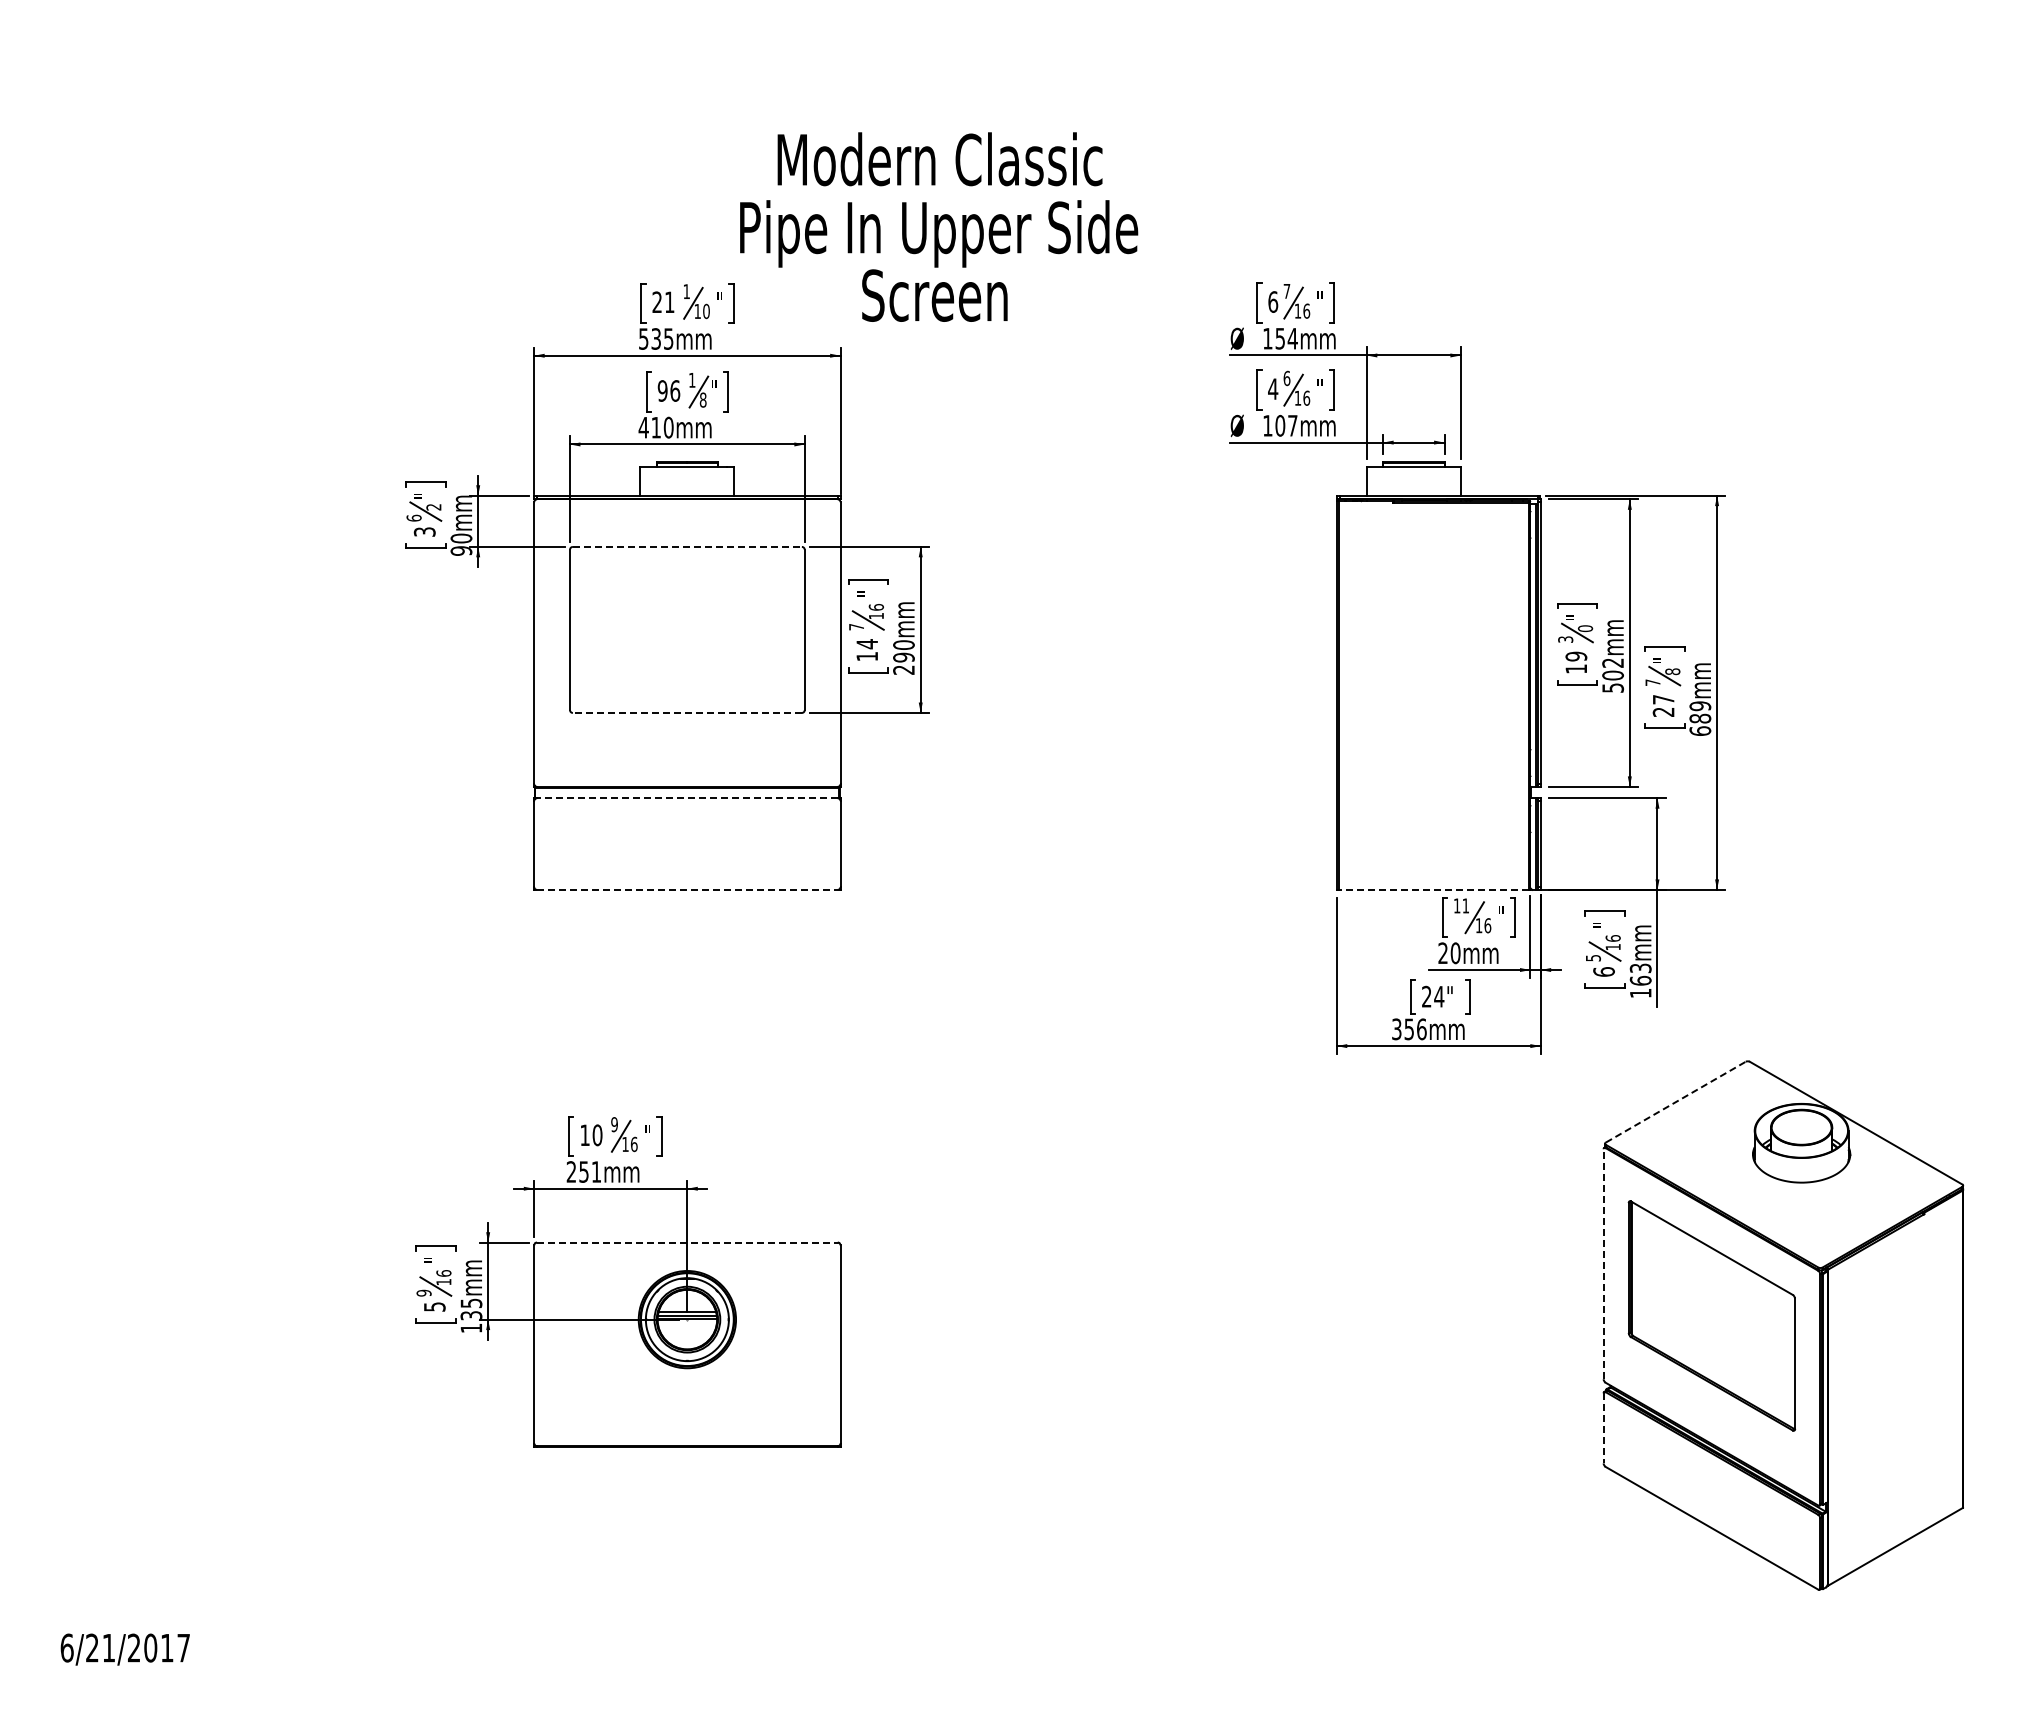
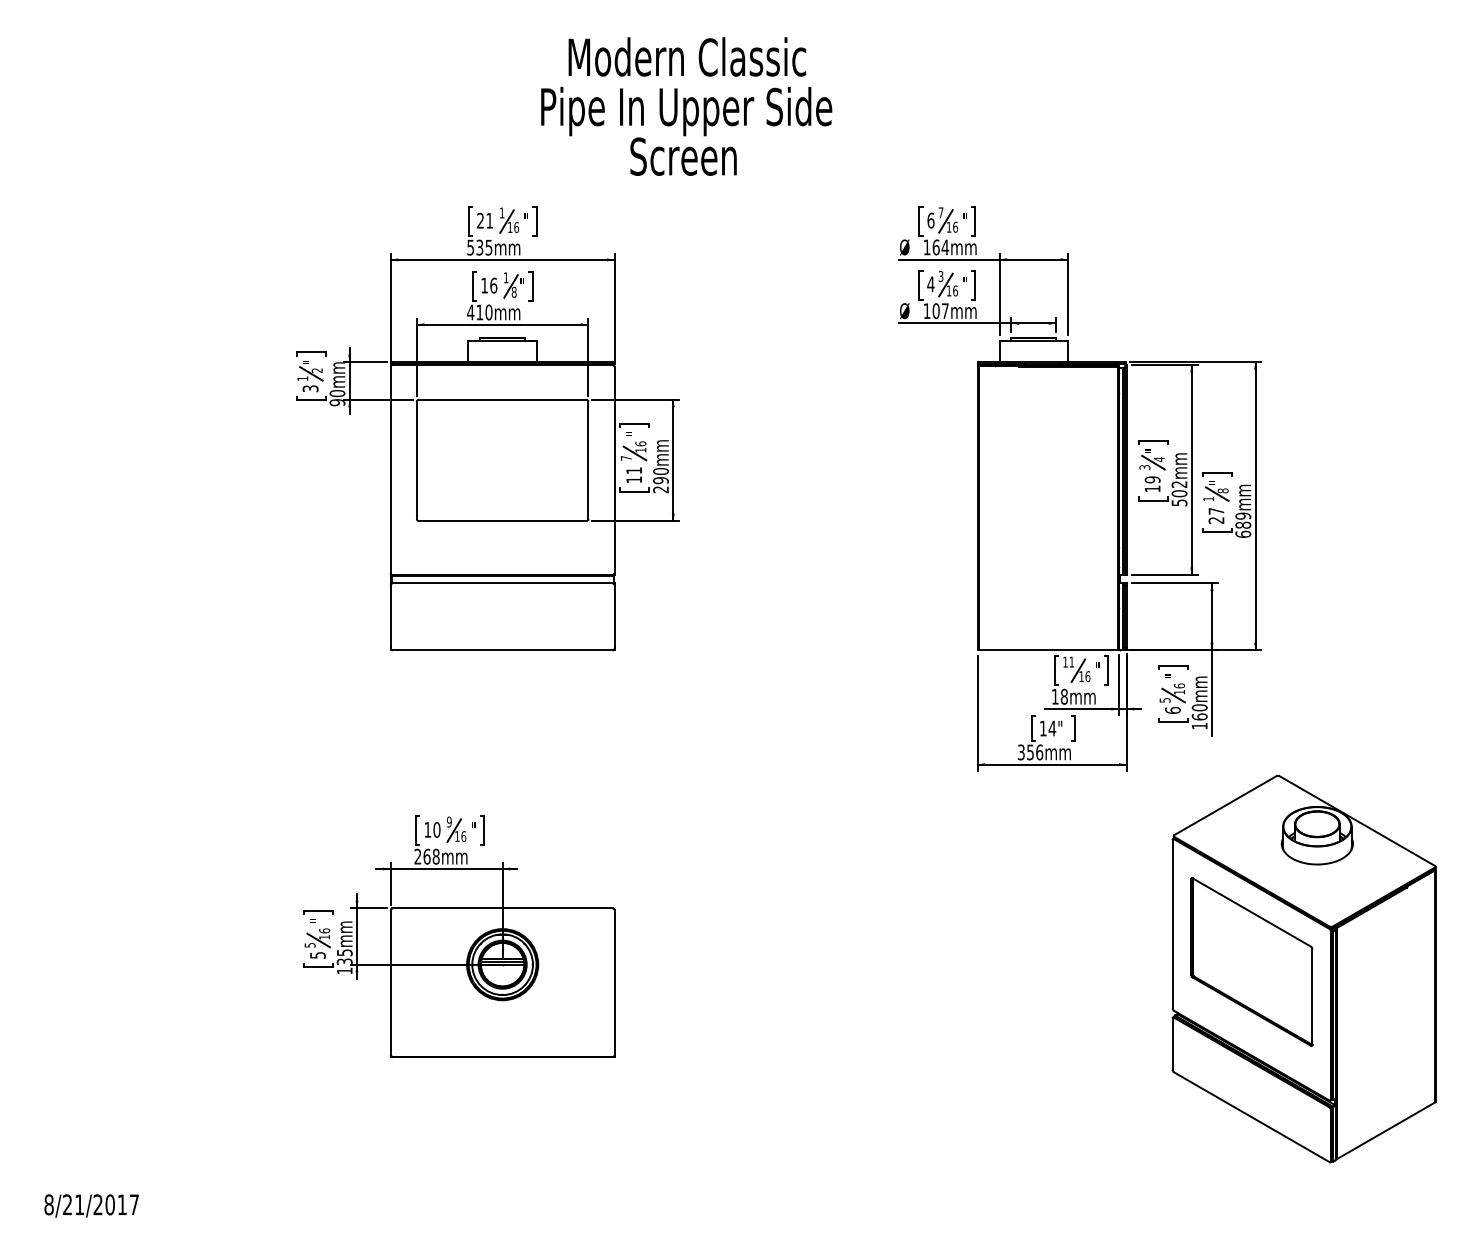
text: (939, 226) -> (686, 106), moved
text: (706, 310) -> (516, 226), 10 -> 16
text: (1280, 338) -> (936, 247), 154mm -> 164mm
text: (1286, 378) -> (940, 276), 6 -> 3
text: (662, 390) -> (484, 285), 96 -> 16
text: (413, 517) -> (302, 378), 6 -> 1
line: (687, 546) -> (502, 399), dashed -> solid
text: (1585, 628) -> (1159, 459), 0 -> 4
text: (866, 644) -> (633, 471), 14 -> 11
text: (1652, 682) -> (1208, 498), 7 -> 1
line: (687, 712) -> (502, 520), dashed -> solid
line: (686, 798) -> (501, 583), dashed -> solid
line: (687, 889) -> (502, 650), dashed -> solid
line: (1433, 889) -> (1048, 650), dashed -> solid
text: (1449, 952) -> (1059, 696), 20mm -> 18mm
text: (1640, 968) -> (1199, 707), 163mm -> 160mm
text: (1426, 996) -> (1043, 728), 24" -> 14"
line: (1675, 1102) -> (1225, 805), dashed -> solid
text: (590, 1171) -> (431, 856), 251mm -> 268mm
line: (687, 1242) -> (502, 908), dashed -> solid
line: (1603, 1263) -> (1172, 923), dashed -> solid
text: (423, 1292) -> (309, 944), 9 -> 5
line: (1603, 1428) -> (1172, 1044), dashed -> solid
text: (66, 1647) -> (48, 1204), 6/21/2017 -> 8/21/2017

